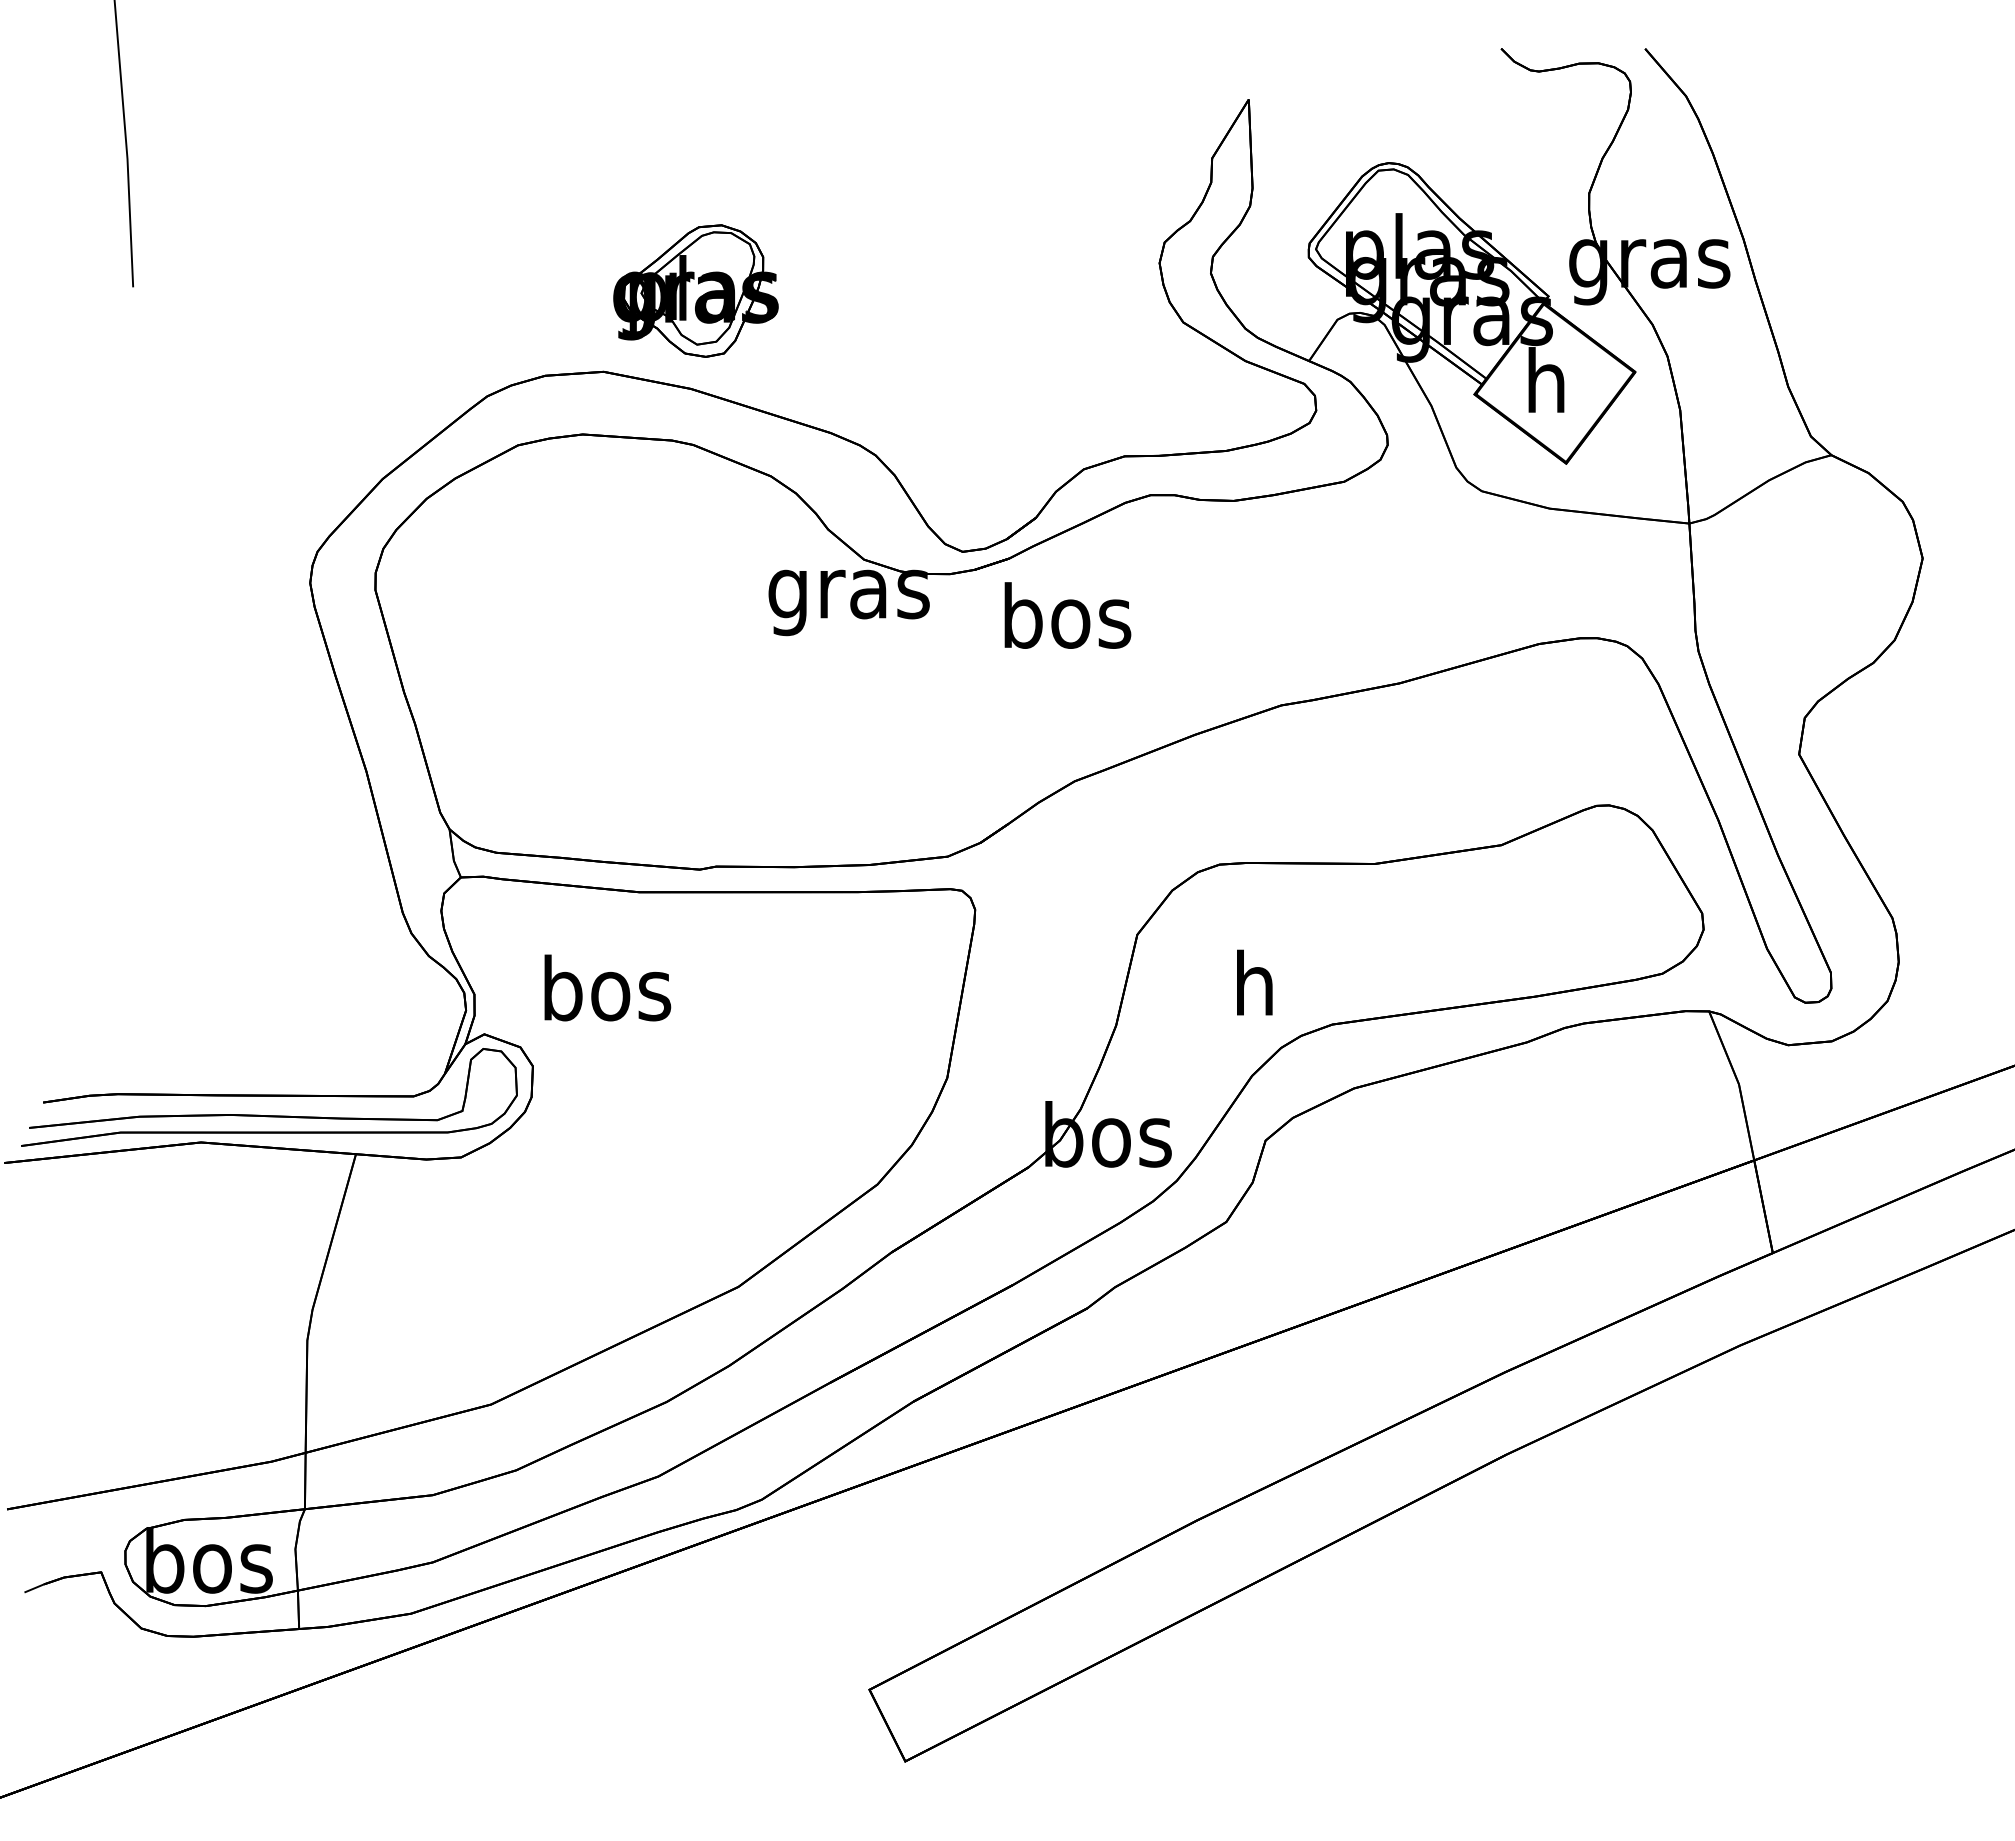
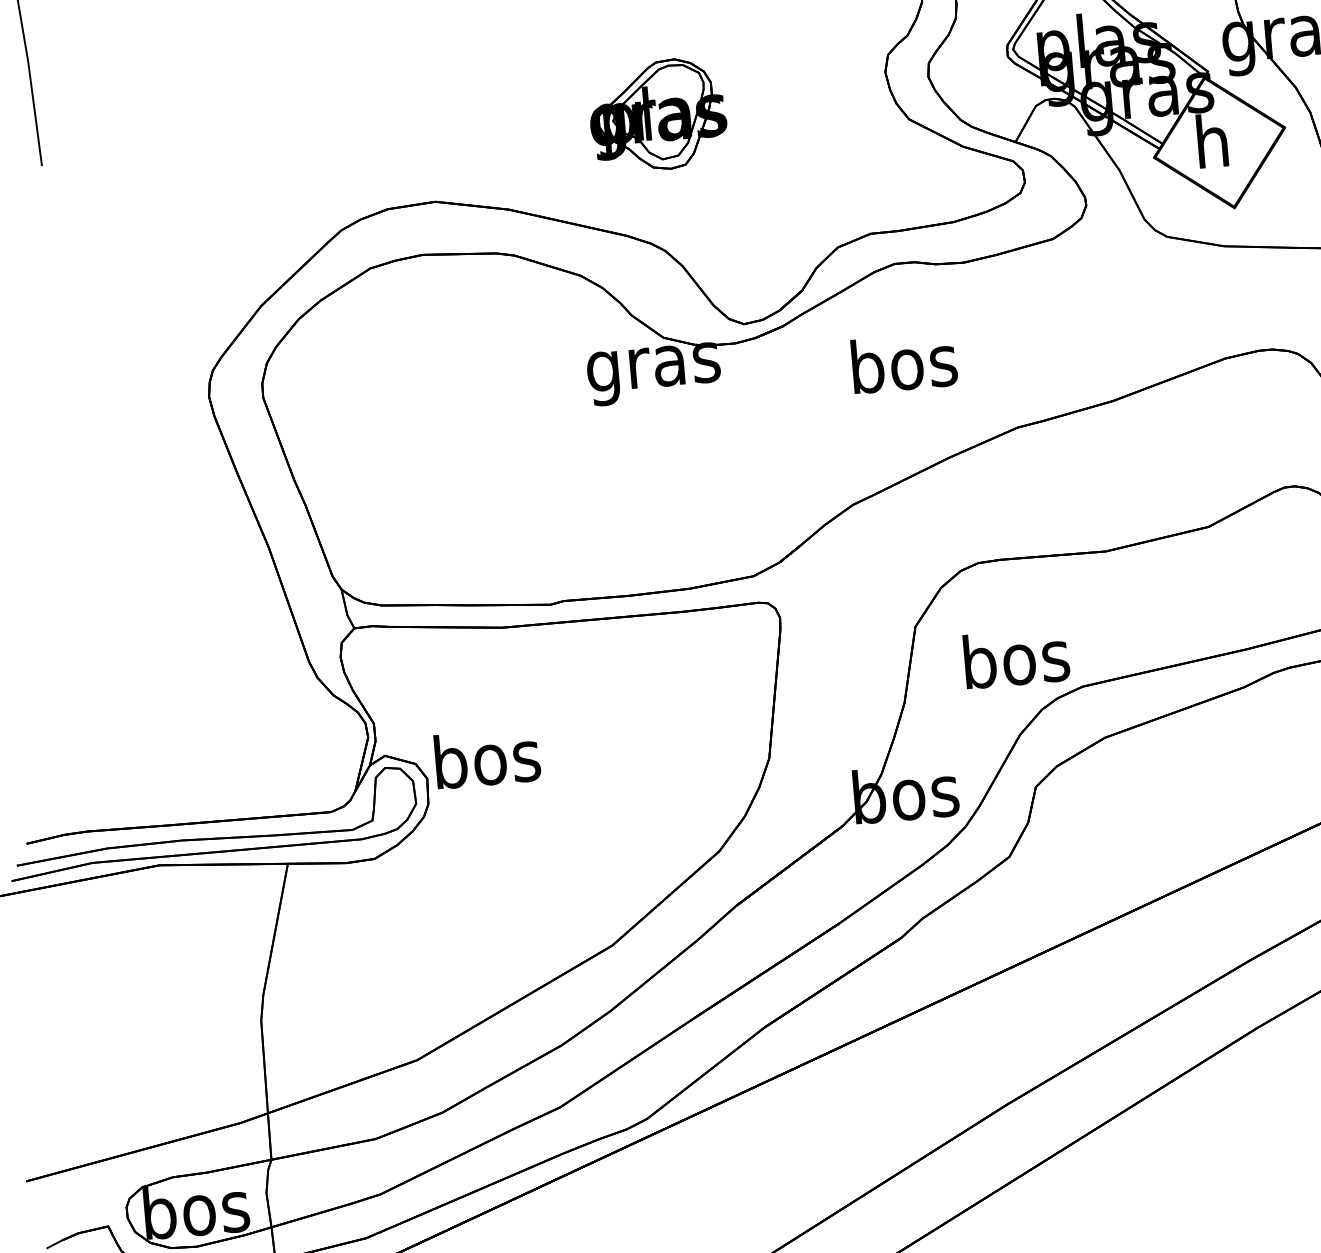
part: (695, 290) -> (657, 114), moved
text: (1067, 615) -> (904, 362), moved
text: (1256, 982) -> (1016, 657), h -> bos
text: (607, 987) -> (487, 757), moved

